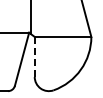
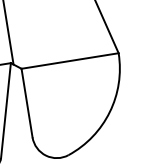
line: (34, 57) -> (26, 104), dashed -> solid

